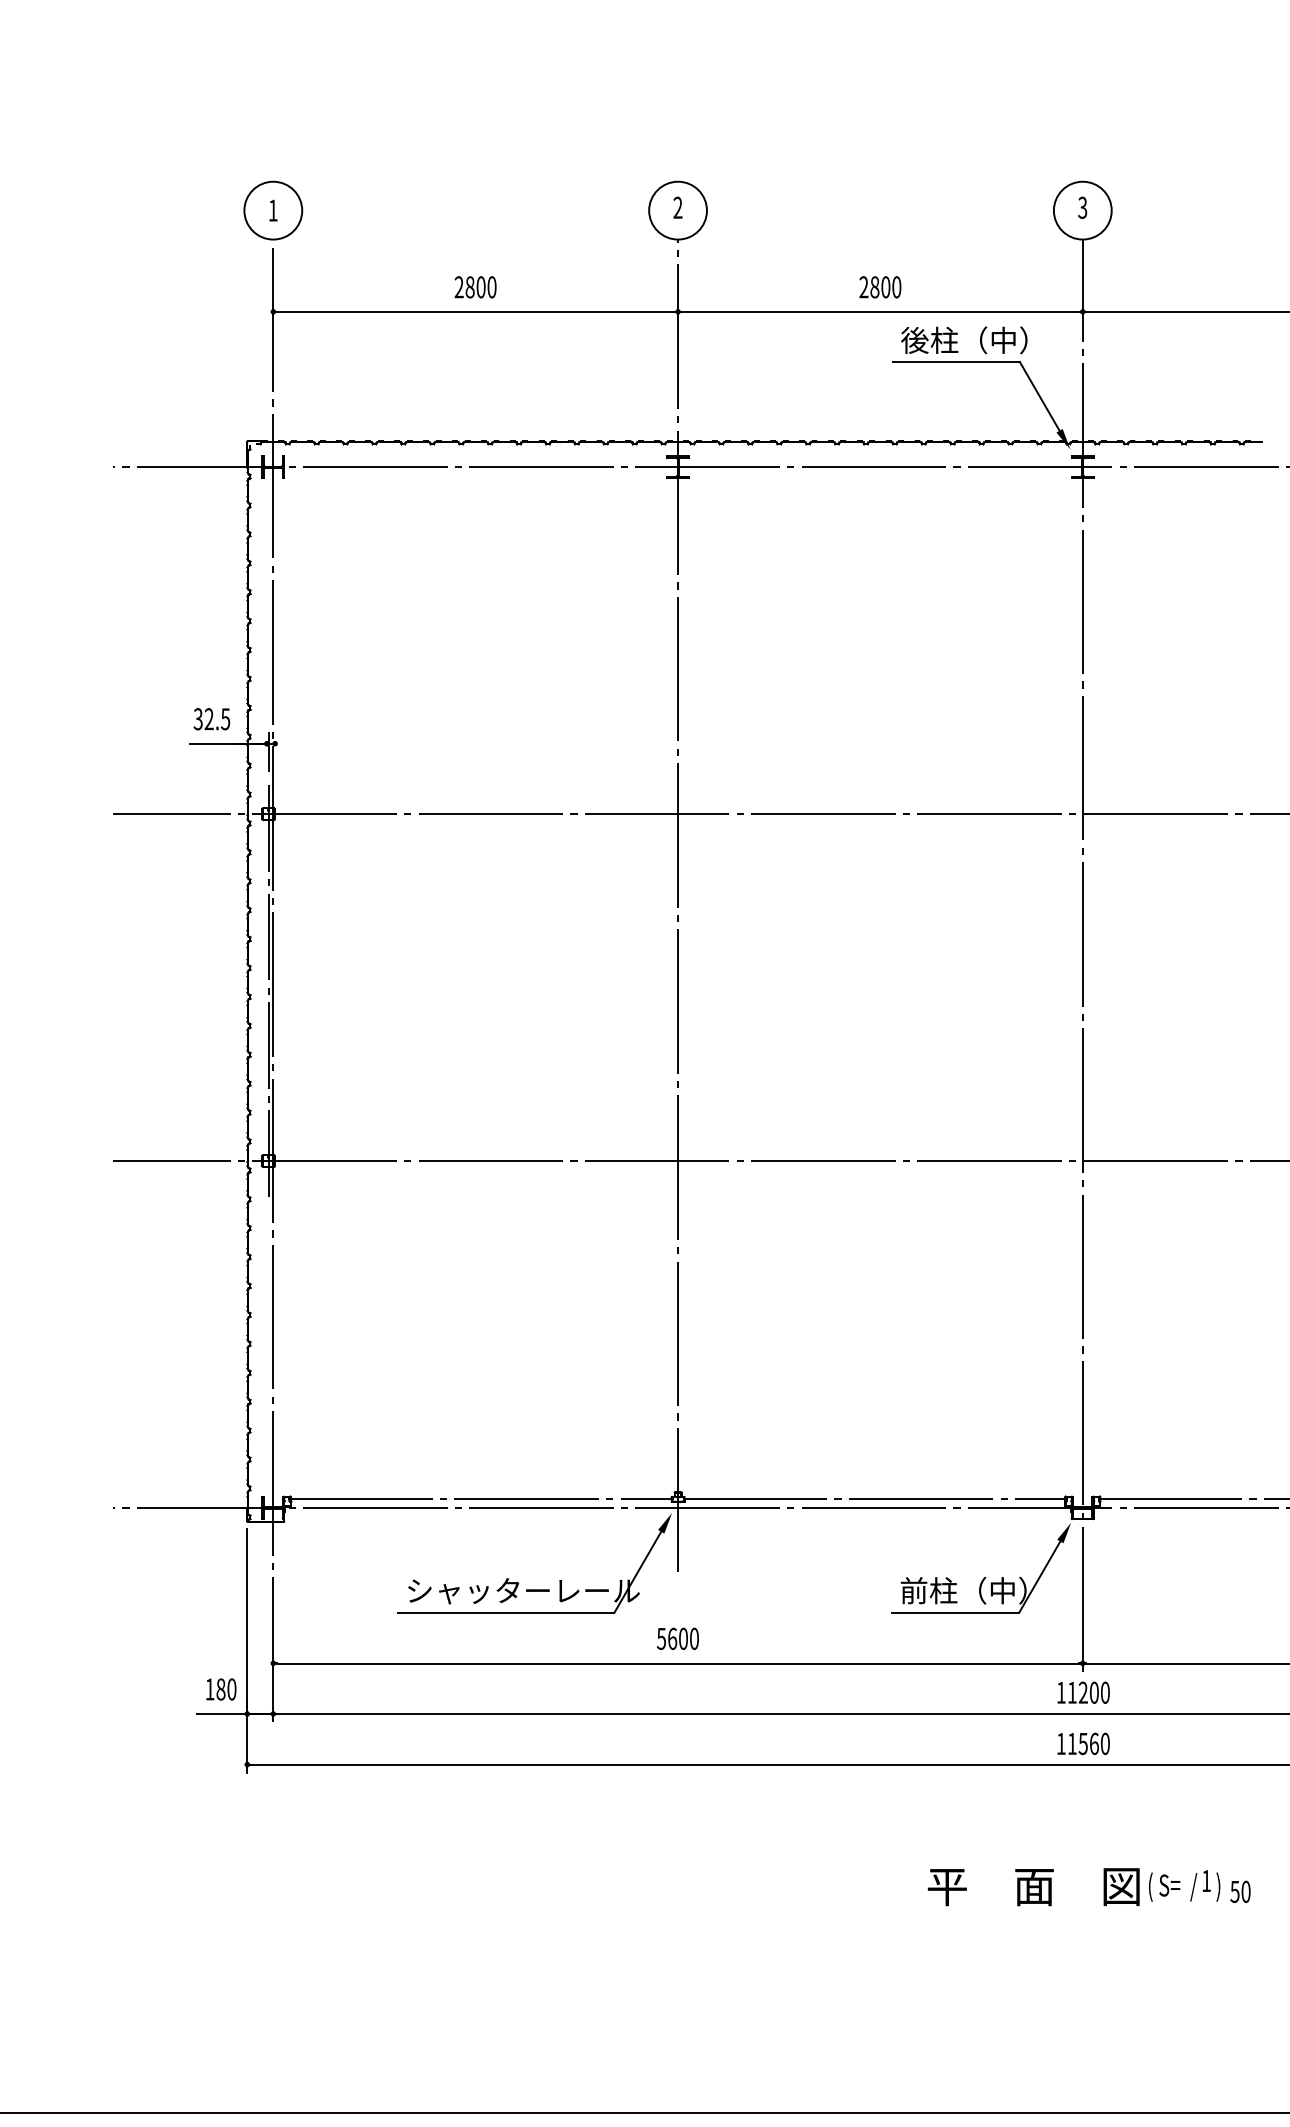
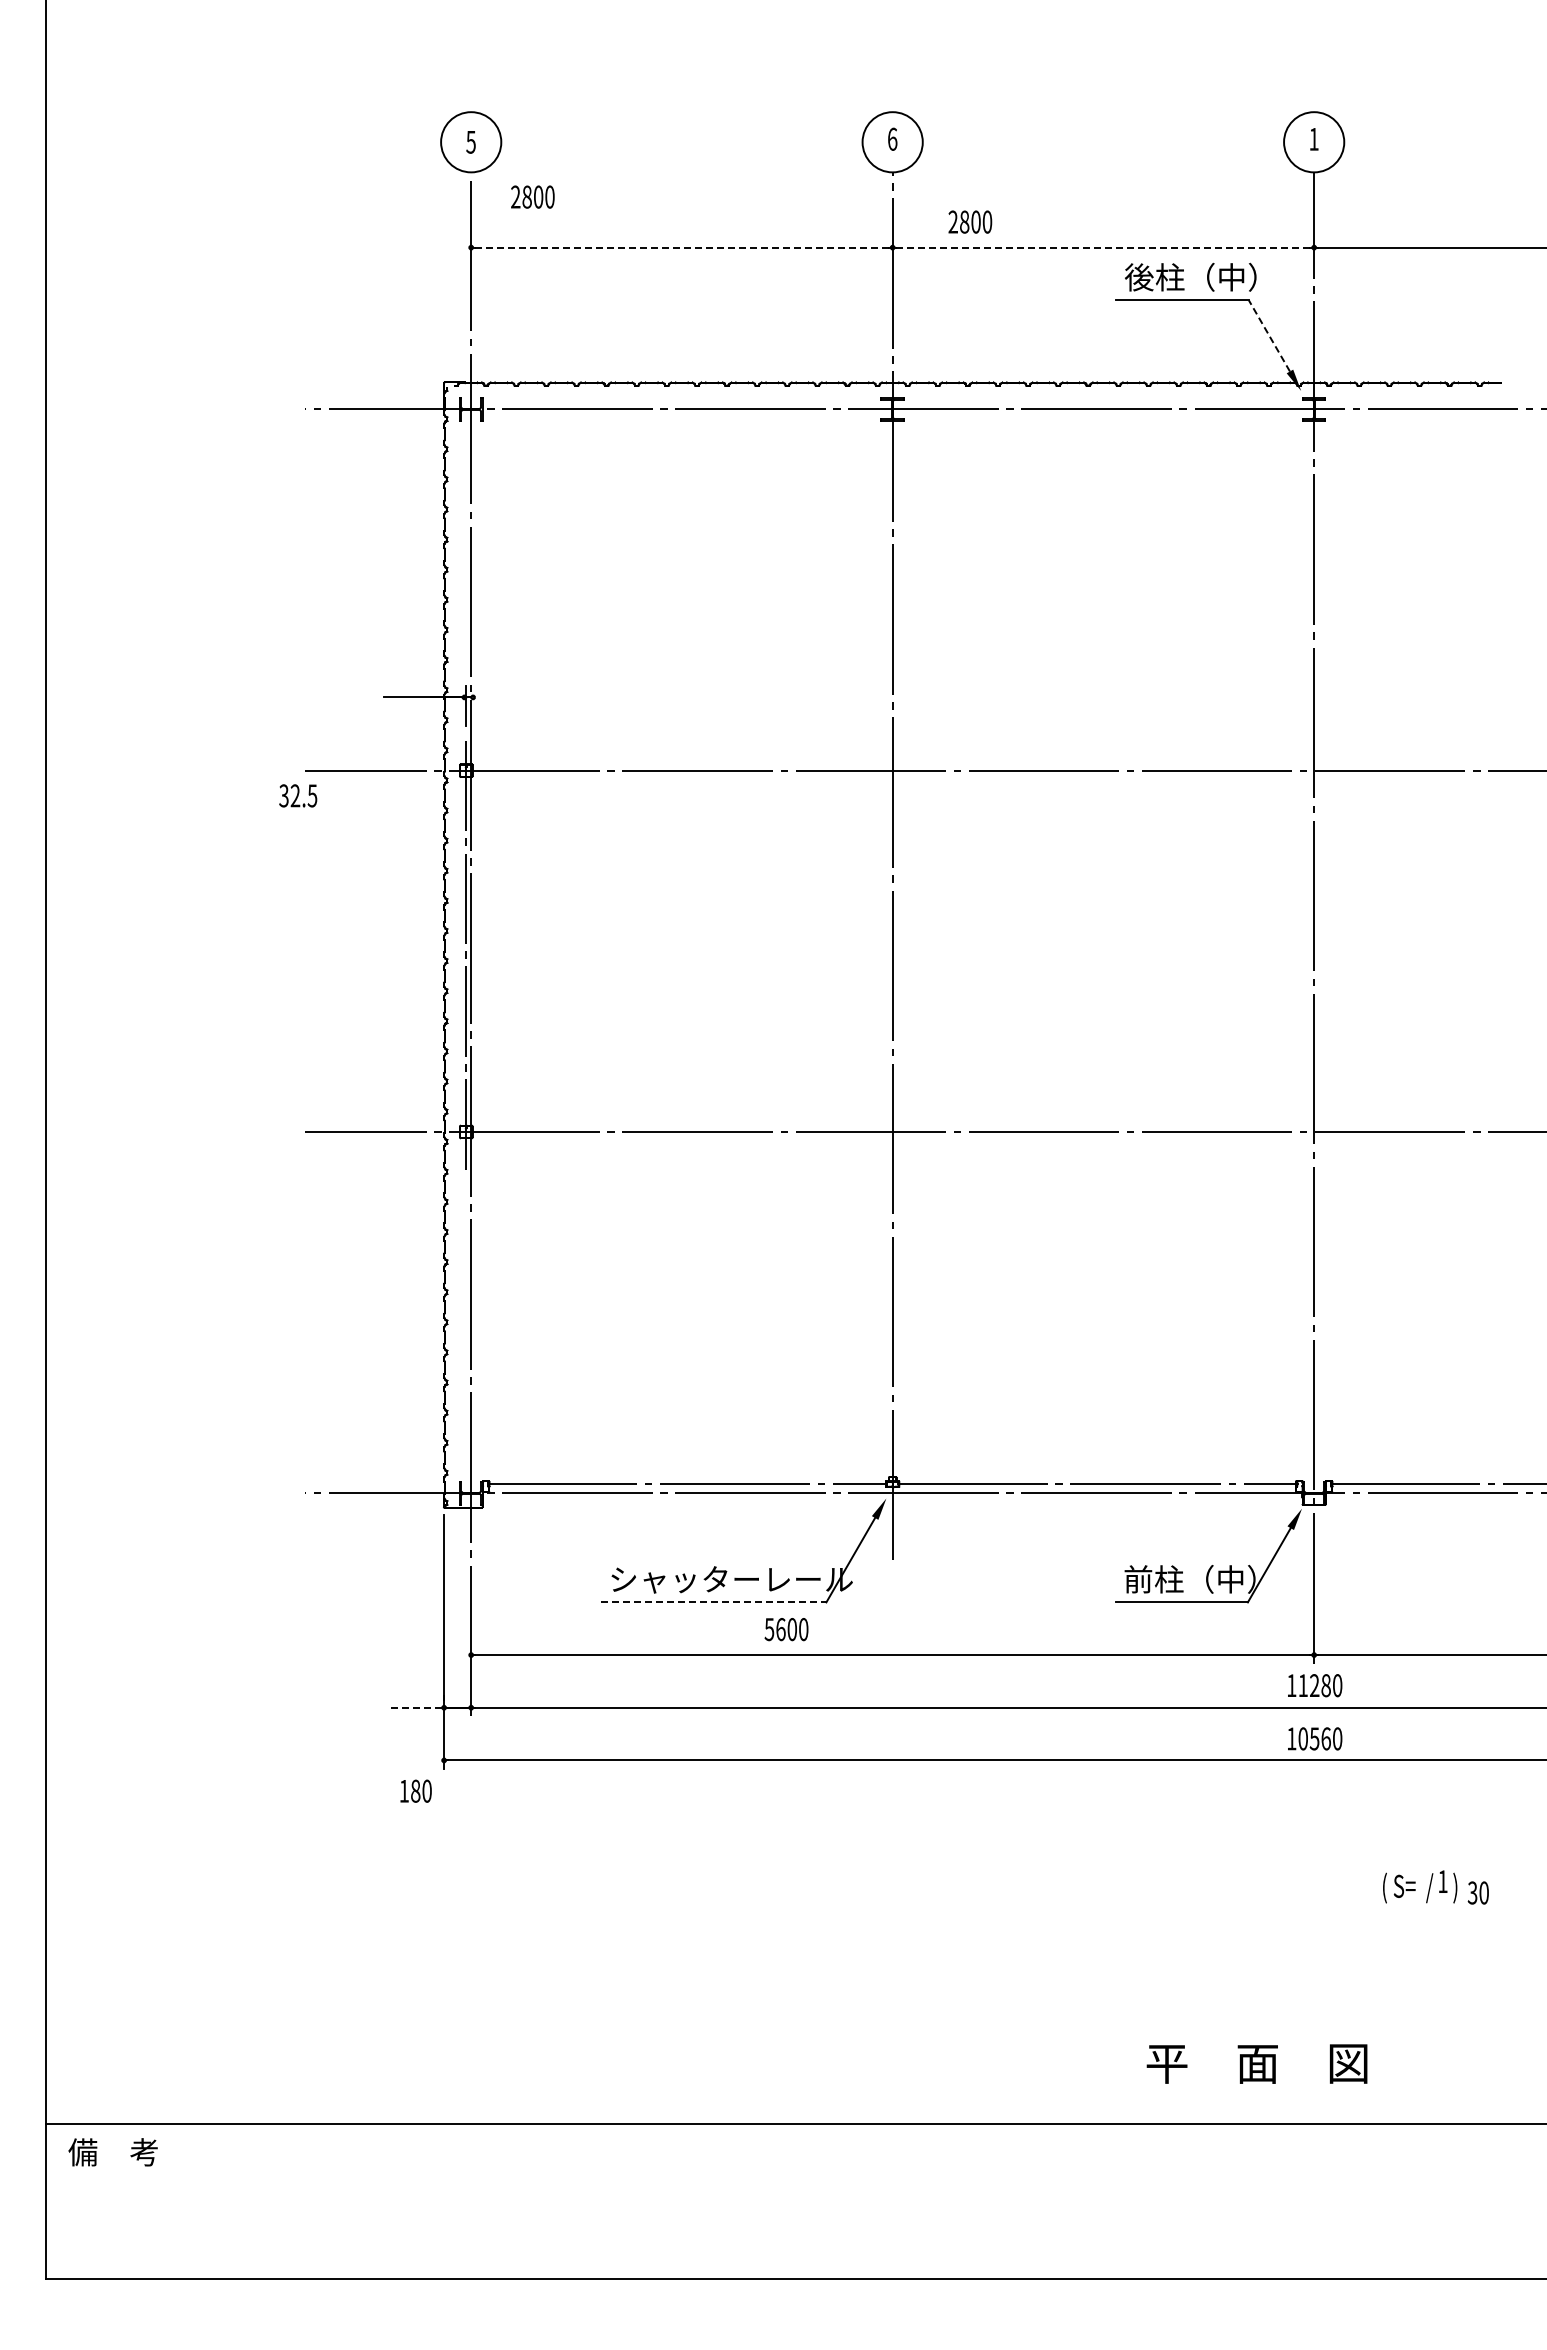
text: (677, 207) -> (892, 138), 2 -> 6
text: (1082, 207) -> (1313, 138), 3 -> 1
text: (272, 210) -> (470, 142), 1 -> 5
text: (475, 286) -> (532, 196), moved
text: (880, 286) -> (970, 221), moved
line: (475, 311) -> (681, 247), solid -> dashed
line: (880, 311) -> (1103, 247), solid -> dashed
line: (1039, 396) -> (1269, 335), solid -> dashed
text: (212, 718) -> (298, 795), moved
line: (506, 1612) -> (713, 1602), solid -> dashed
text: (677, 1638) -> (786, 1629), moved
text: (220, 1688) -> (415, 1790), moved
text: (1093, 1692) -> (1325, 1685), 11200 -> 11280
line: (221, 1713) -> (417, 1707), solid -> dashed
text: (1071, 1743) -> (1302, 1738), 11560 -> 10560
text: (1033, 1886) -> (1256, 2063), moved
text: (1234, 1891) -> (1472, 1892), 50 -> 30

